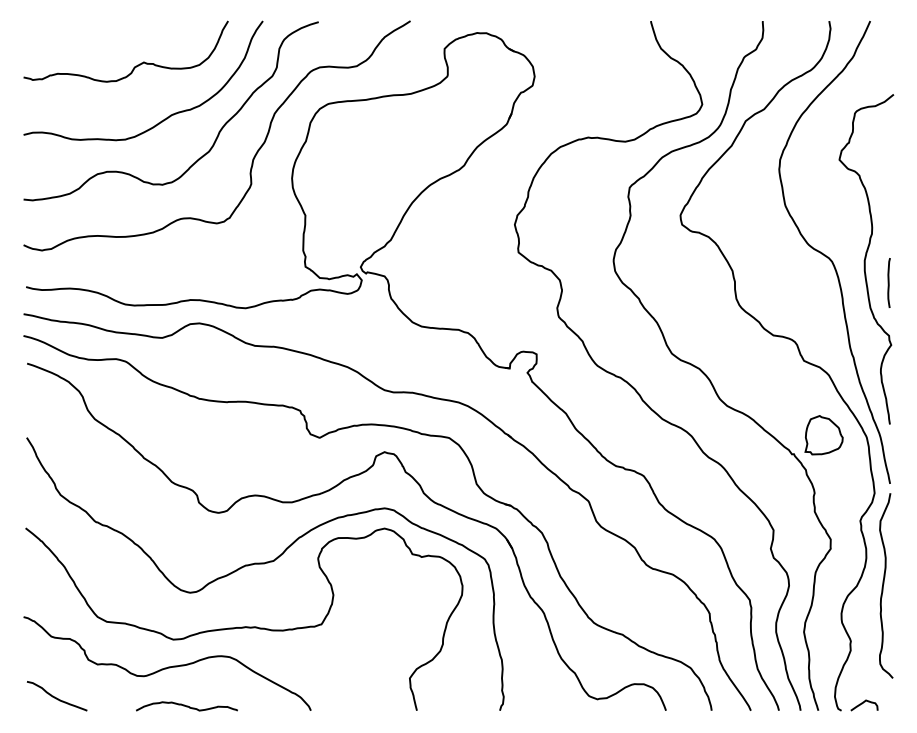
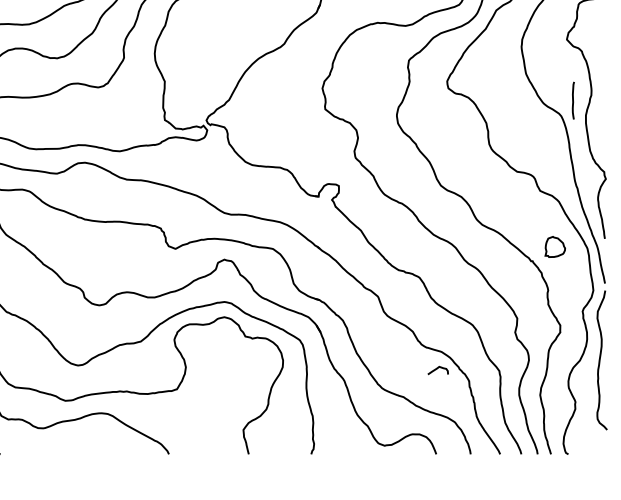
line: (888, 282) -> (572, 100), moved
part: (823, 435) -> (554, 247), size x0.7
curve: (863, 703) -> (437, 369), moved
curve: (186, 706) -> (75, 451), removed

